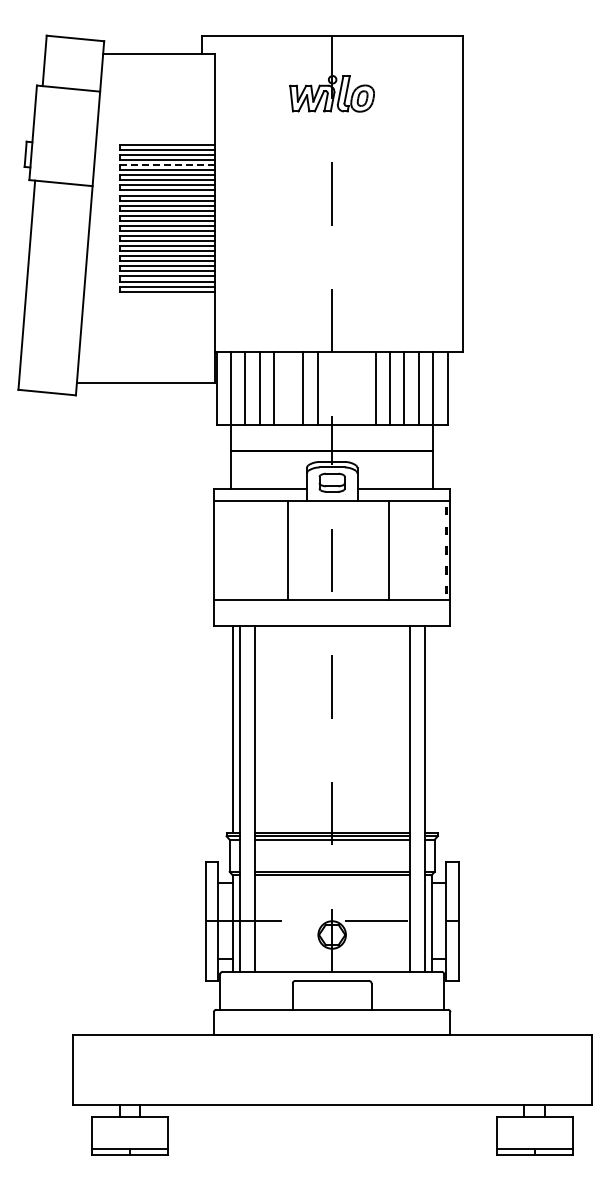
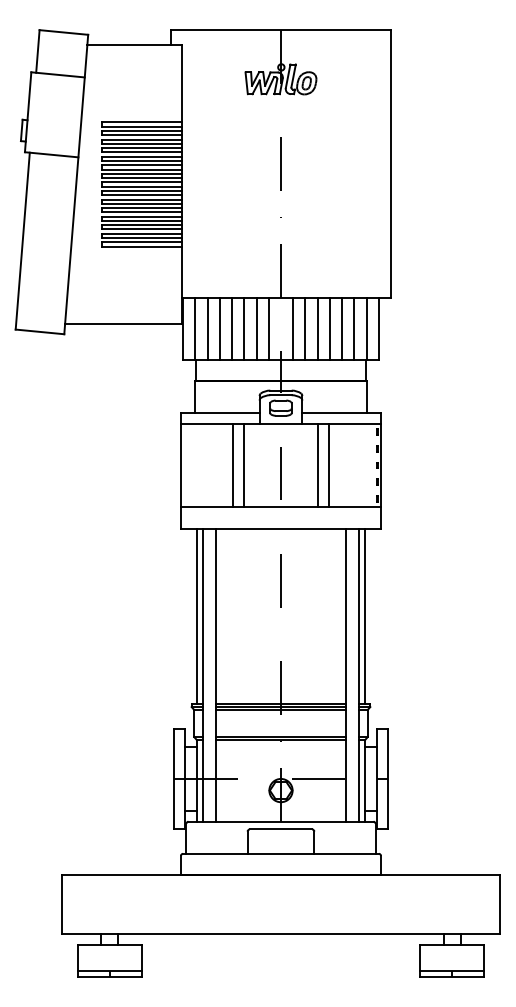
line: (167, 165) -> (141, 139), dashed -> solid
line: (288, 388) -> (244, 328), added
line: (346, 388) -> (293, 328), added
line: (361, 388) -> (305, 328), added
line: (275, 550) -> (233, 465), added
line: (376, 550) -> (318, 465), added
line: (431, 728) -> (364, 615), added

